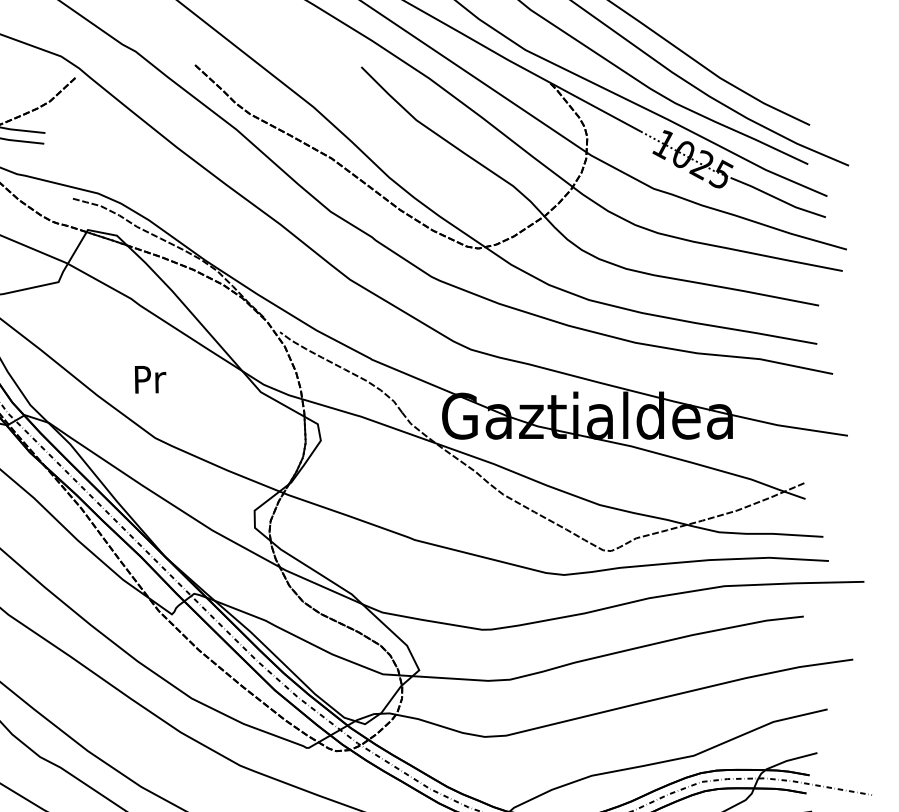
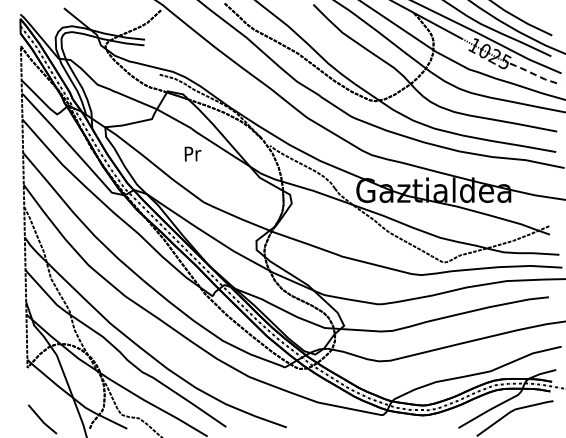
line: (778, 198) -> (535, 74), solid -> dashed
text: (149, 378) -> (192, 153), moved

